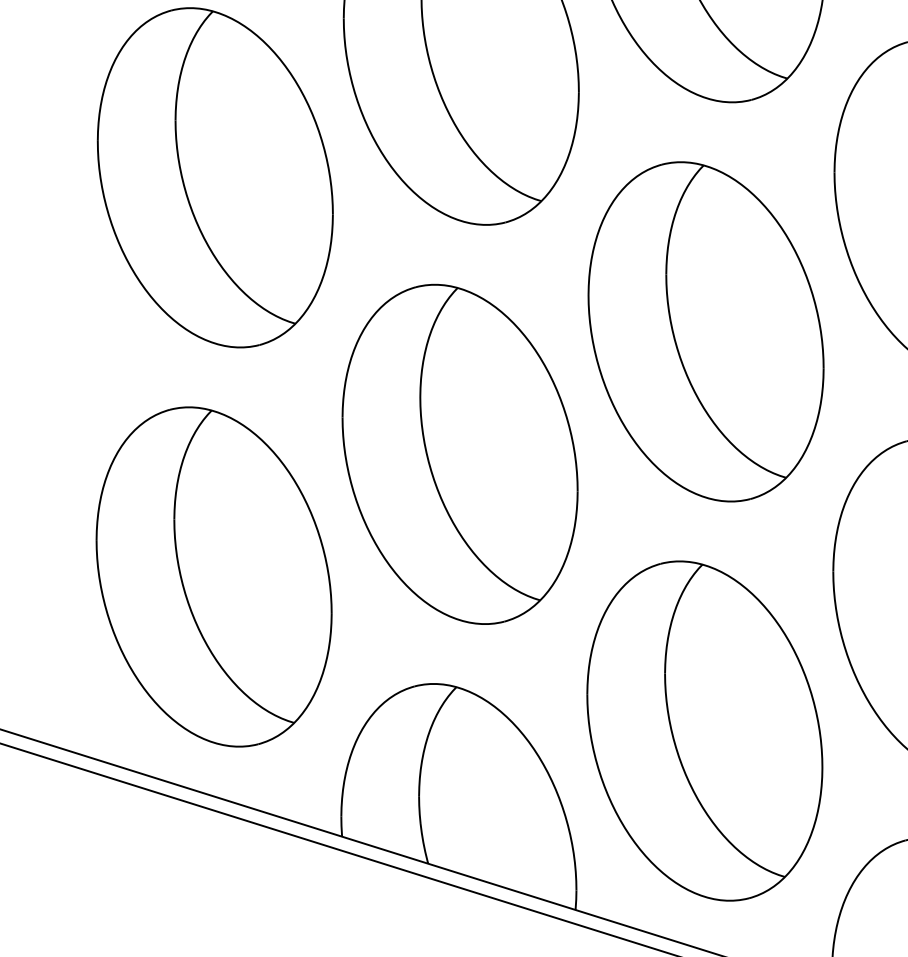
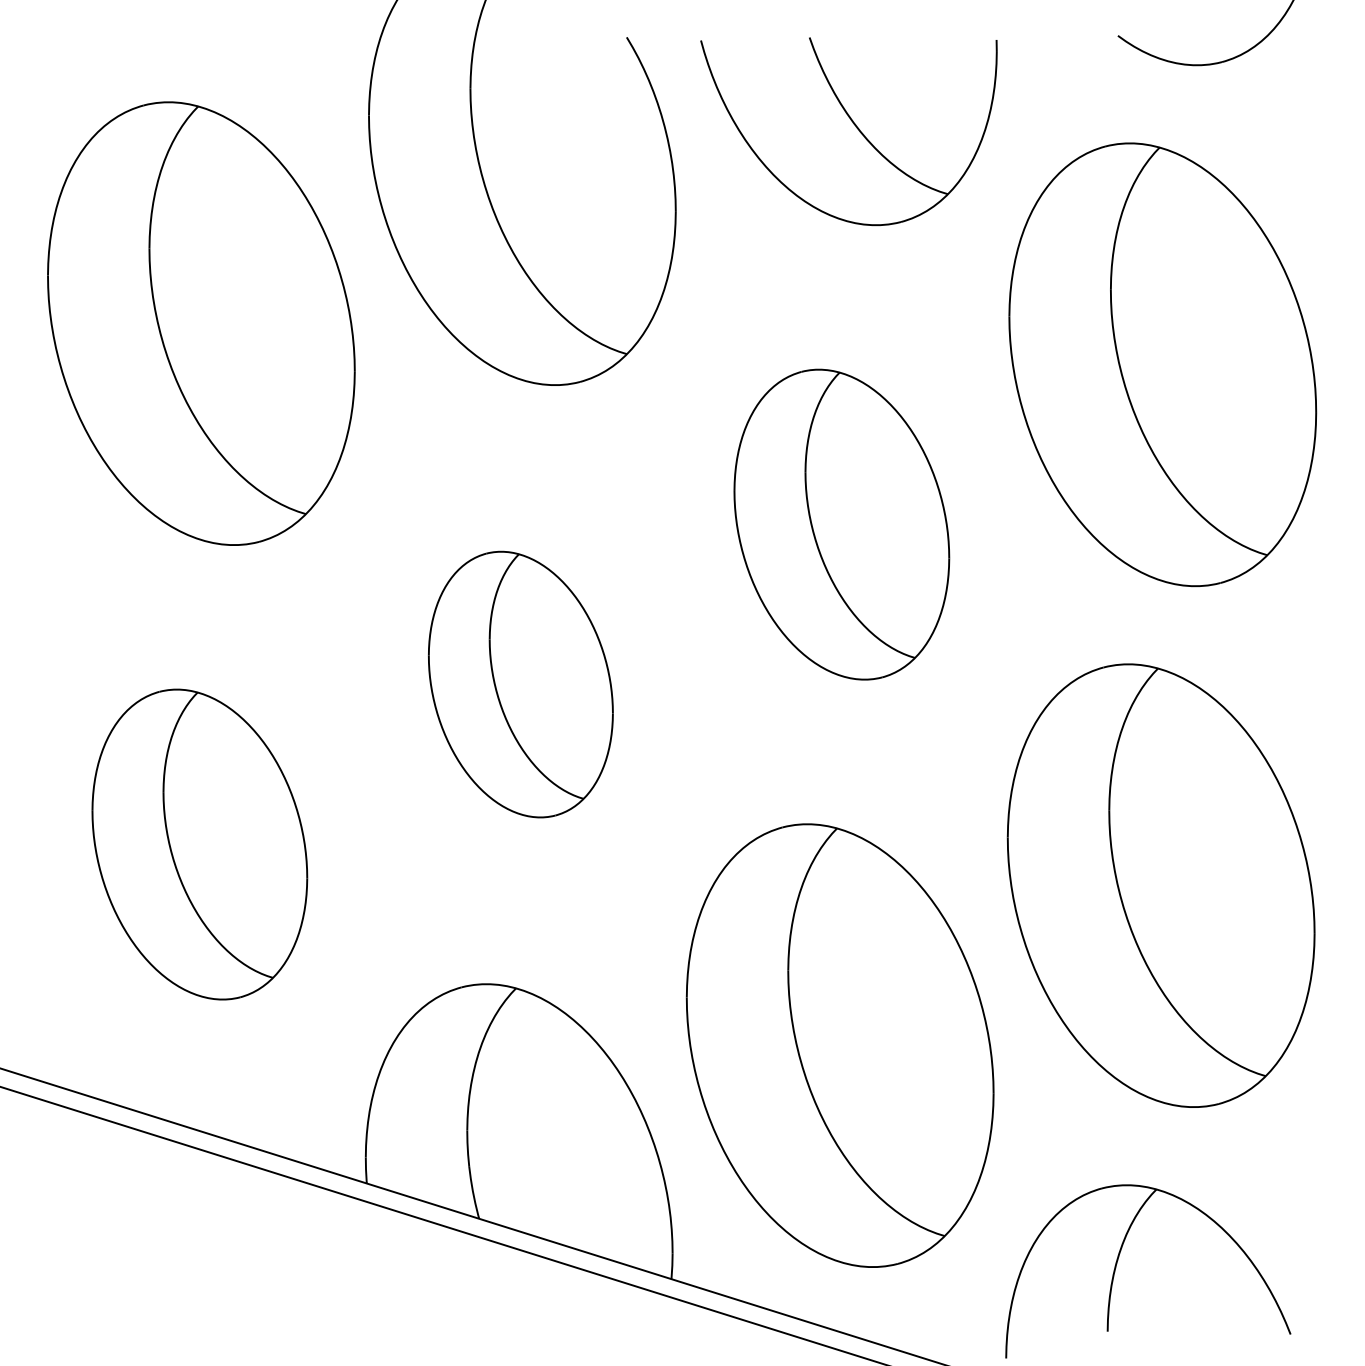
part: (705, 331) -> (841, 524), size x0.7
part: (459, 454) -> (520, 684), size x0.6
part: (213, 576) -> (199, 844), size x0.7

